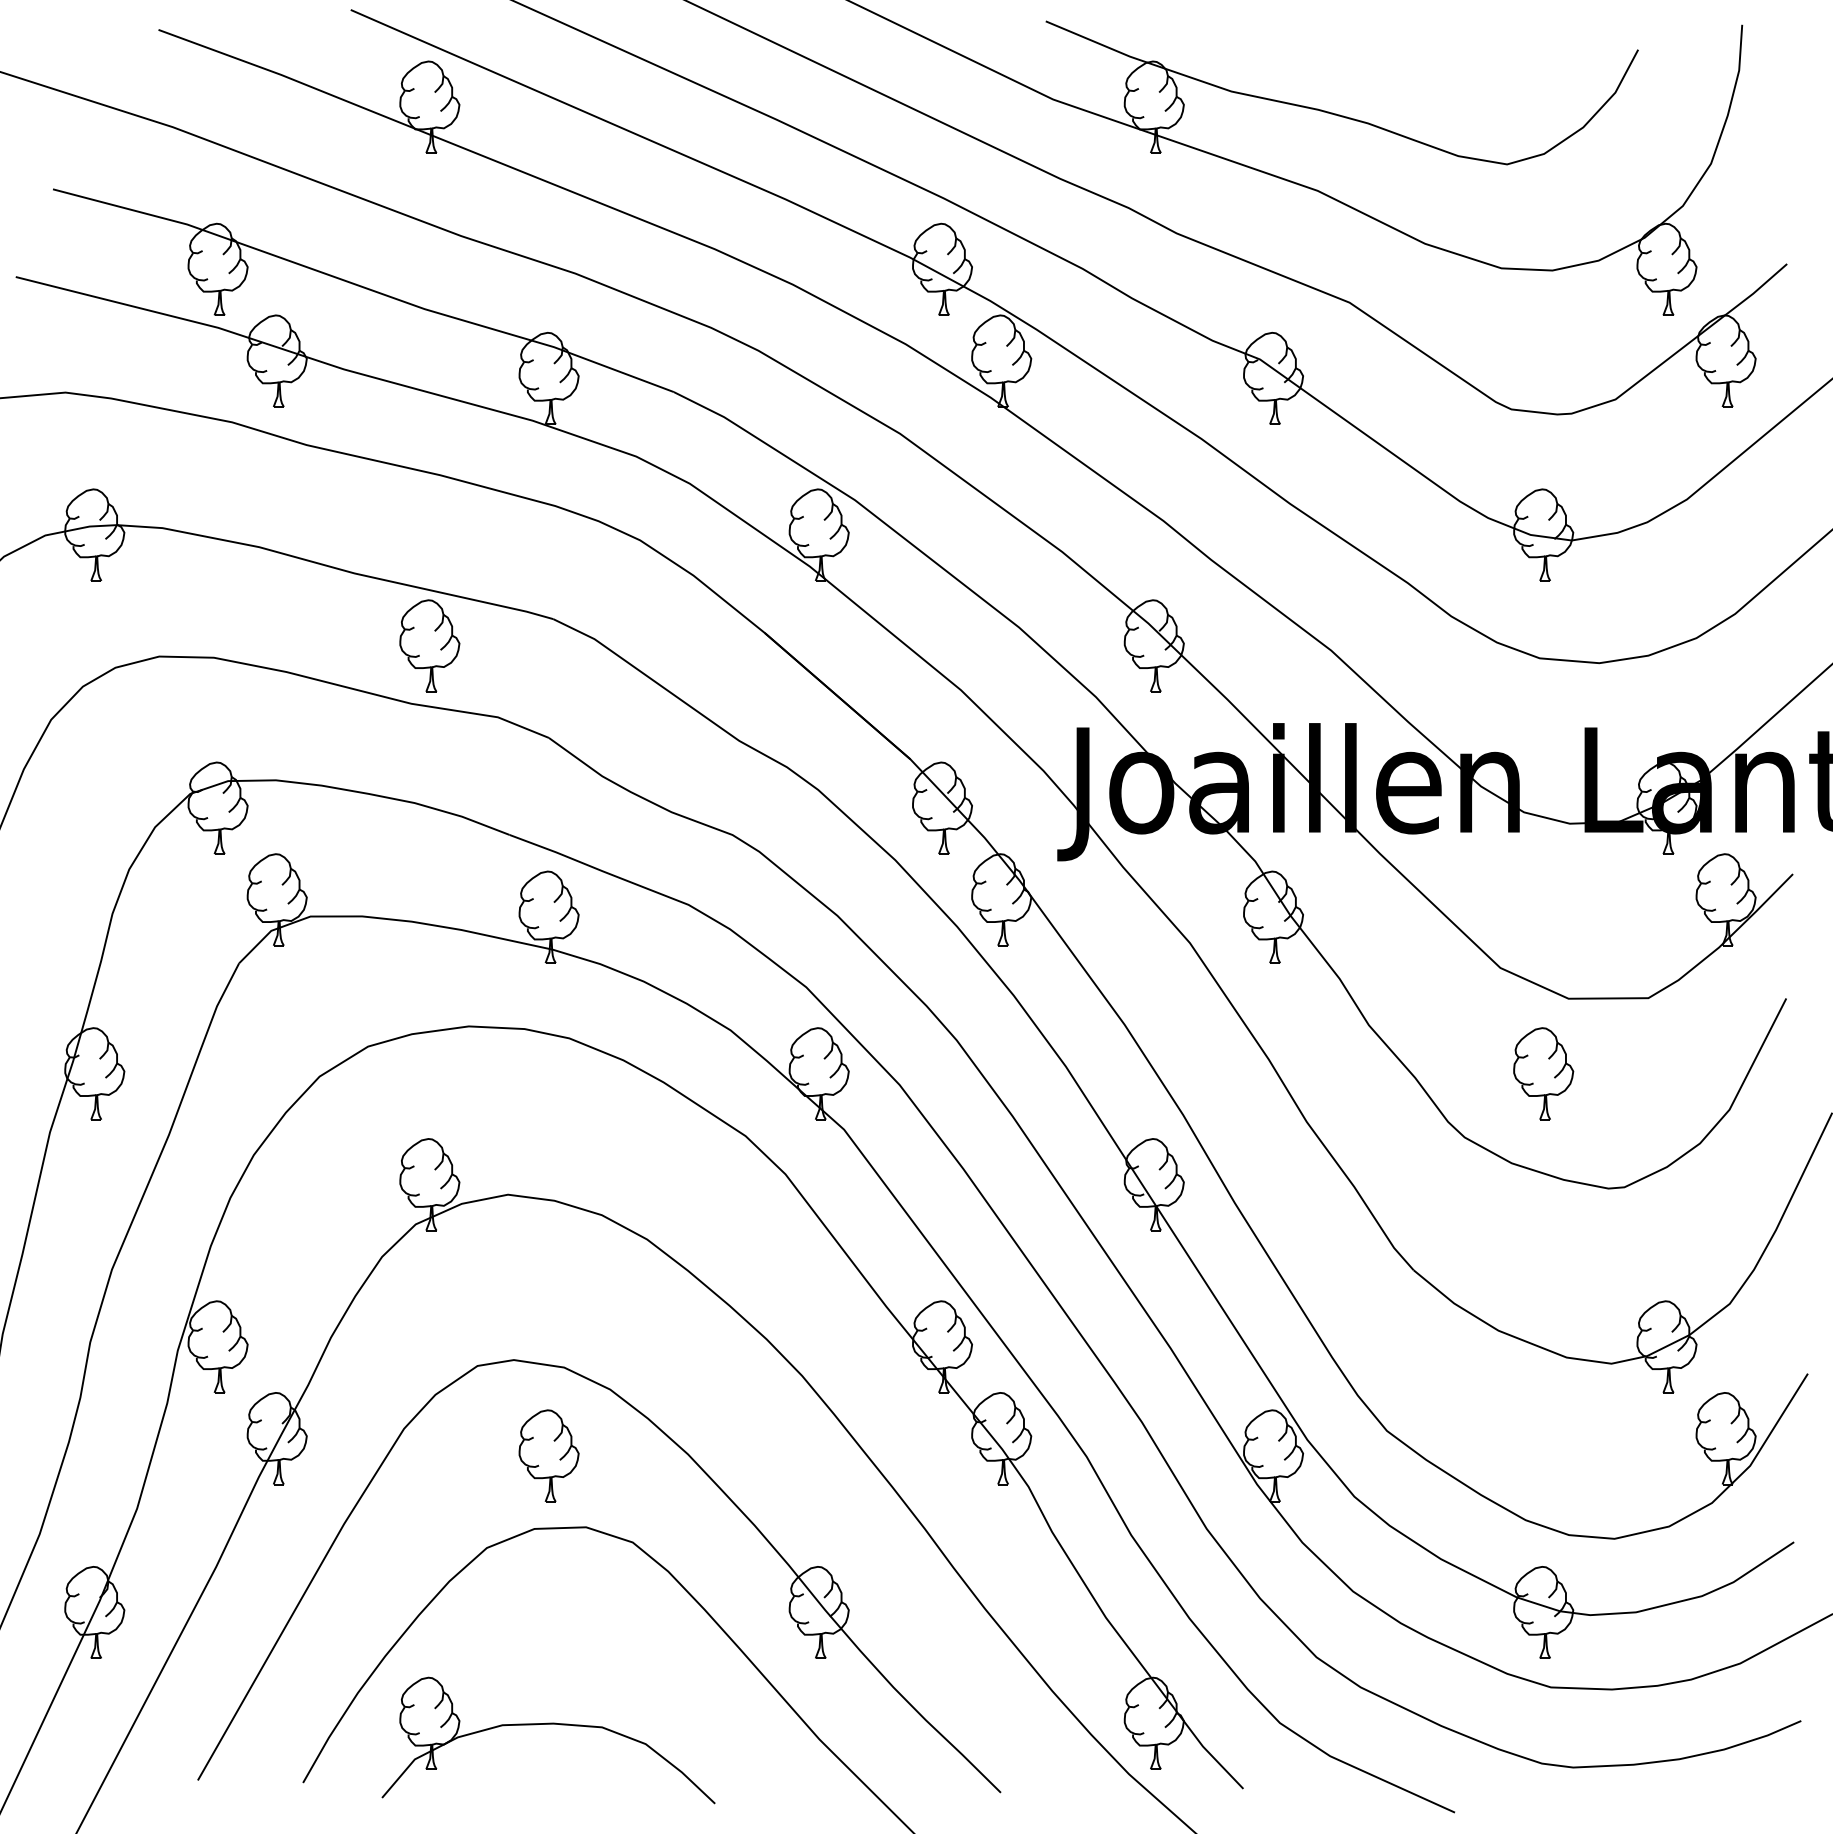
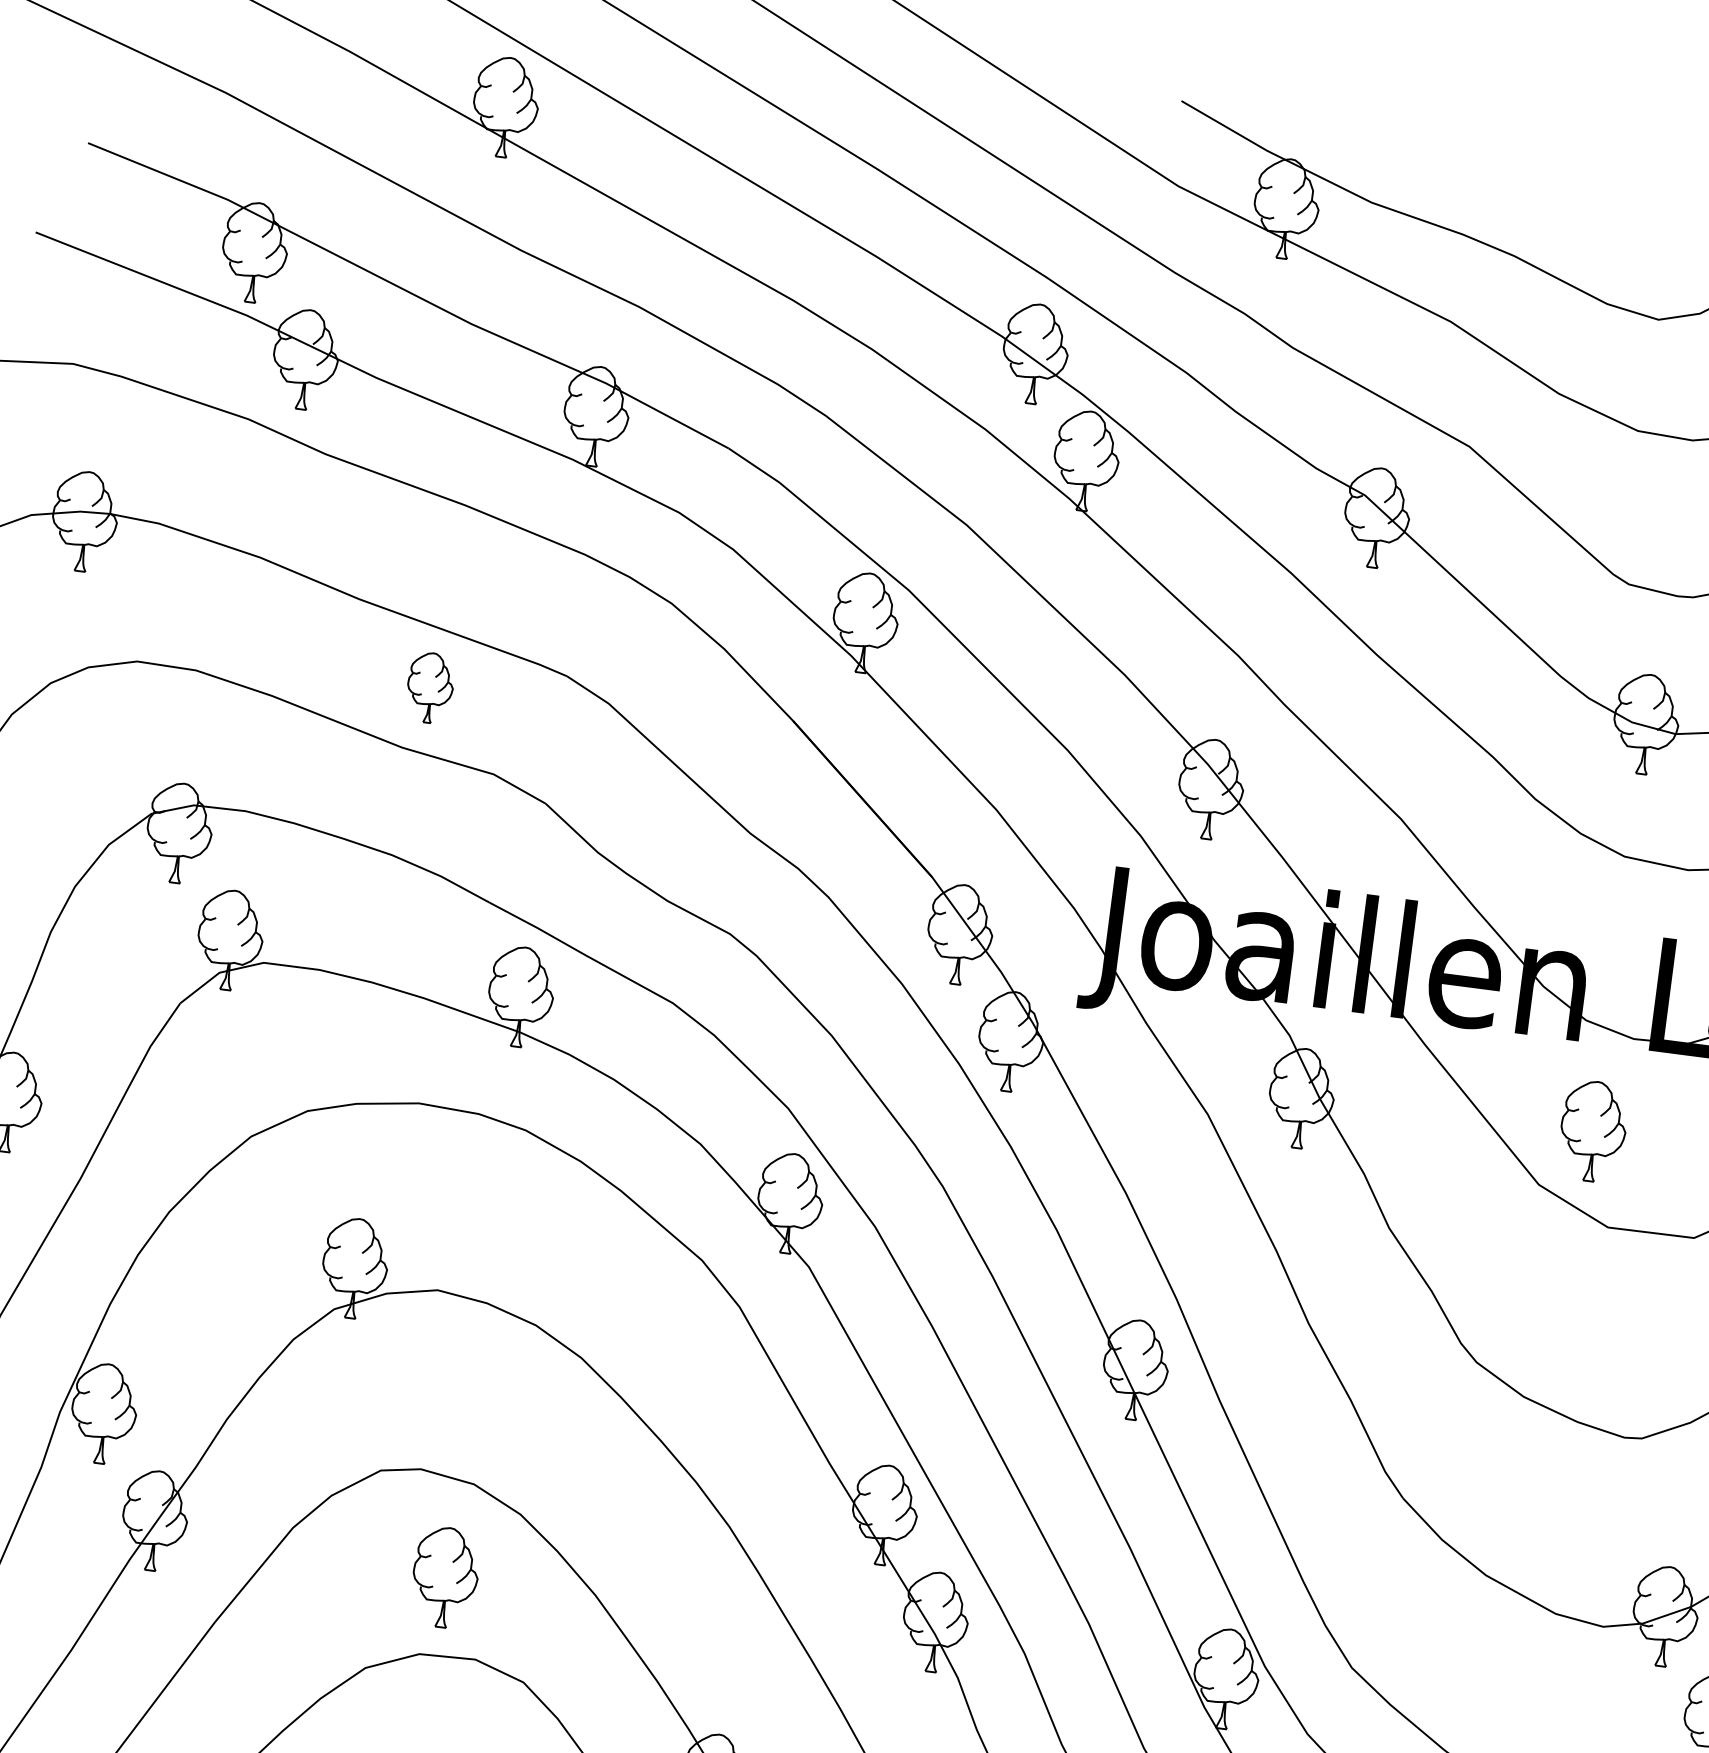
part: (429, 645) -> (429, 687), size x0.7
part: (1543, 1073) -> (1593, 1131), moved

